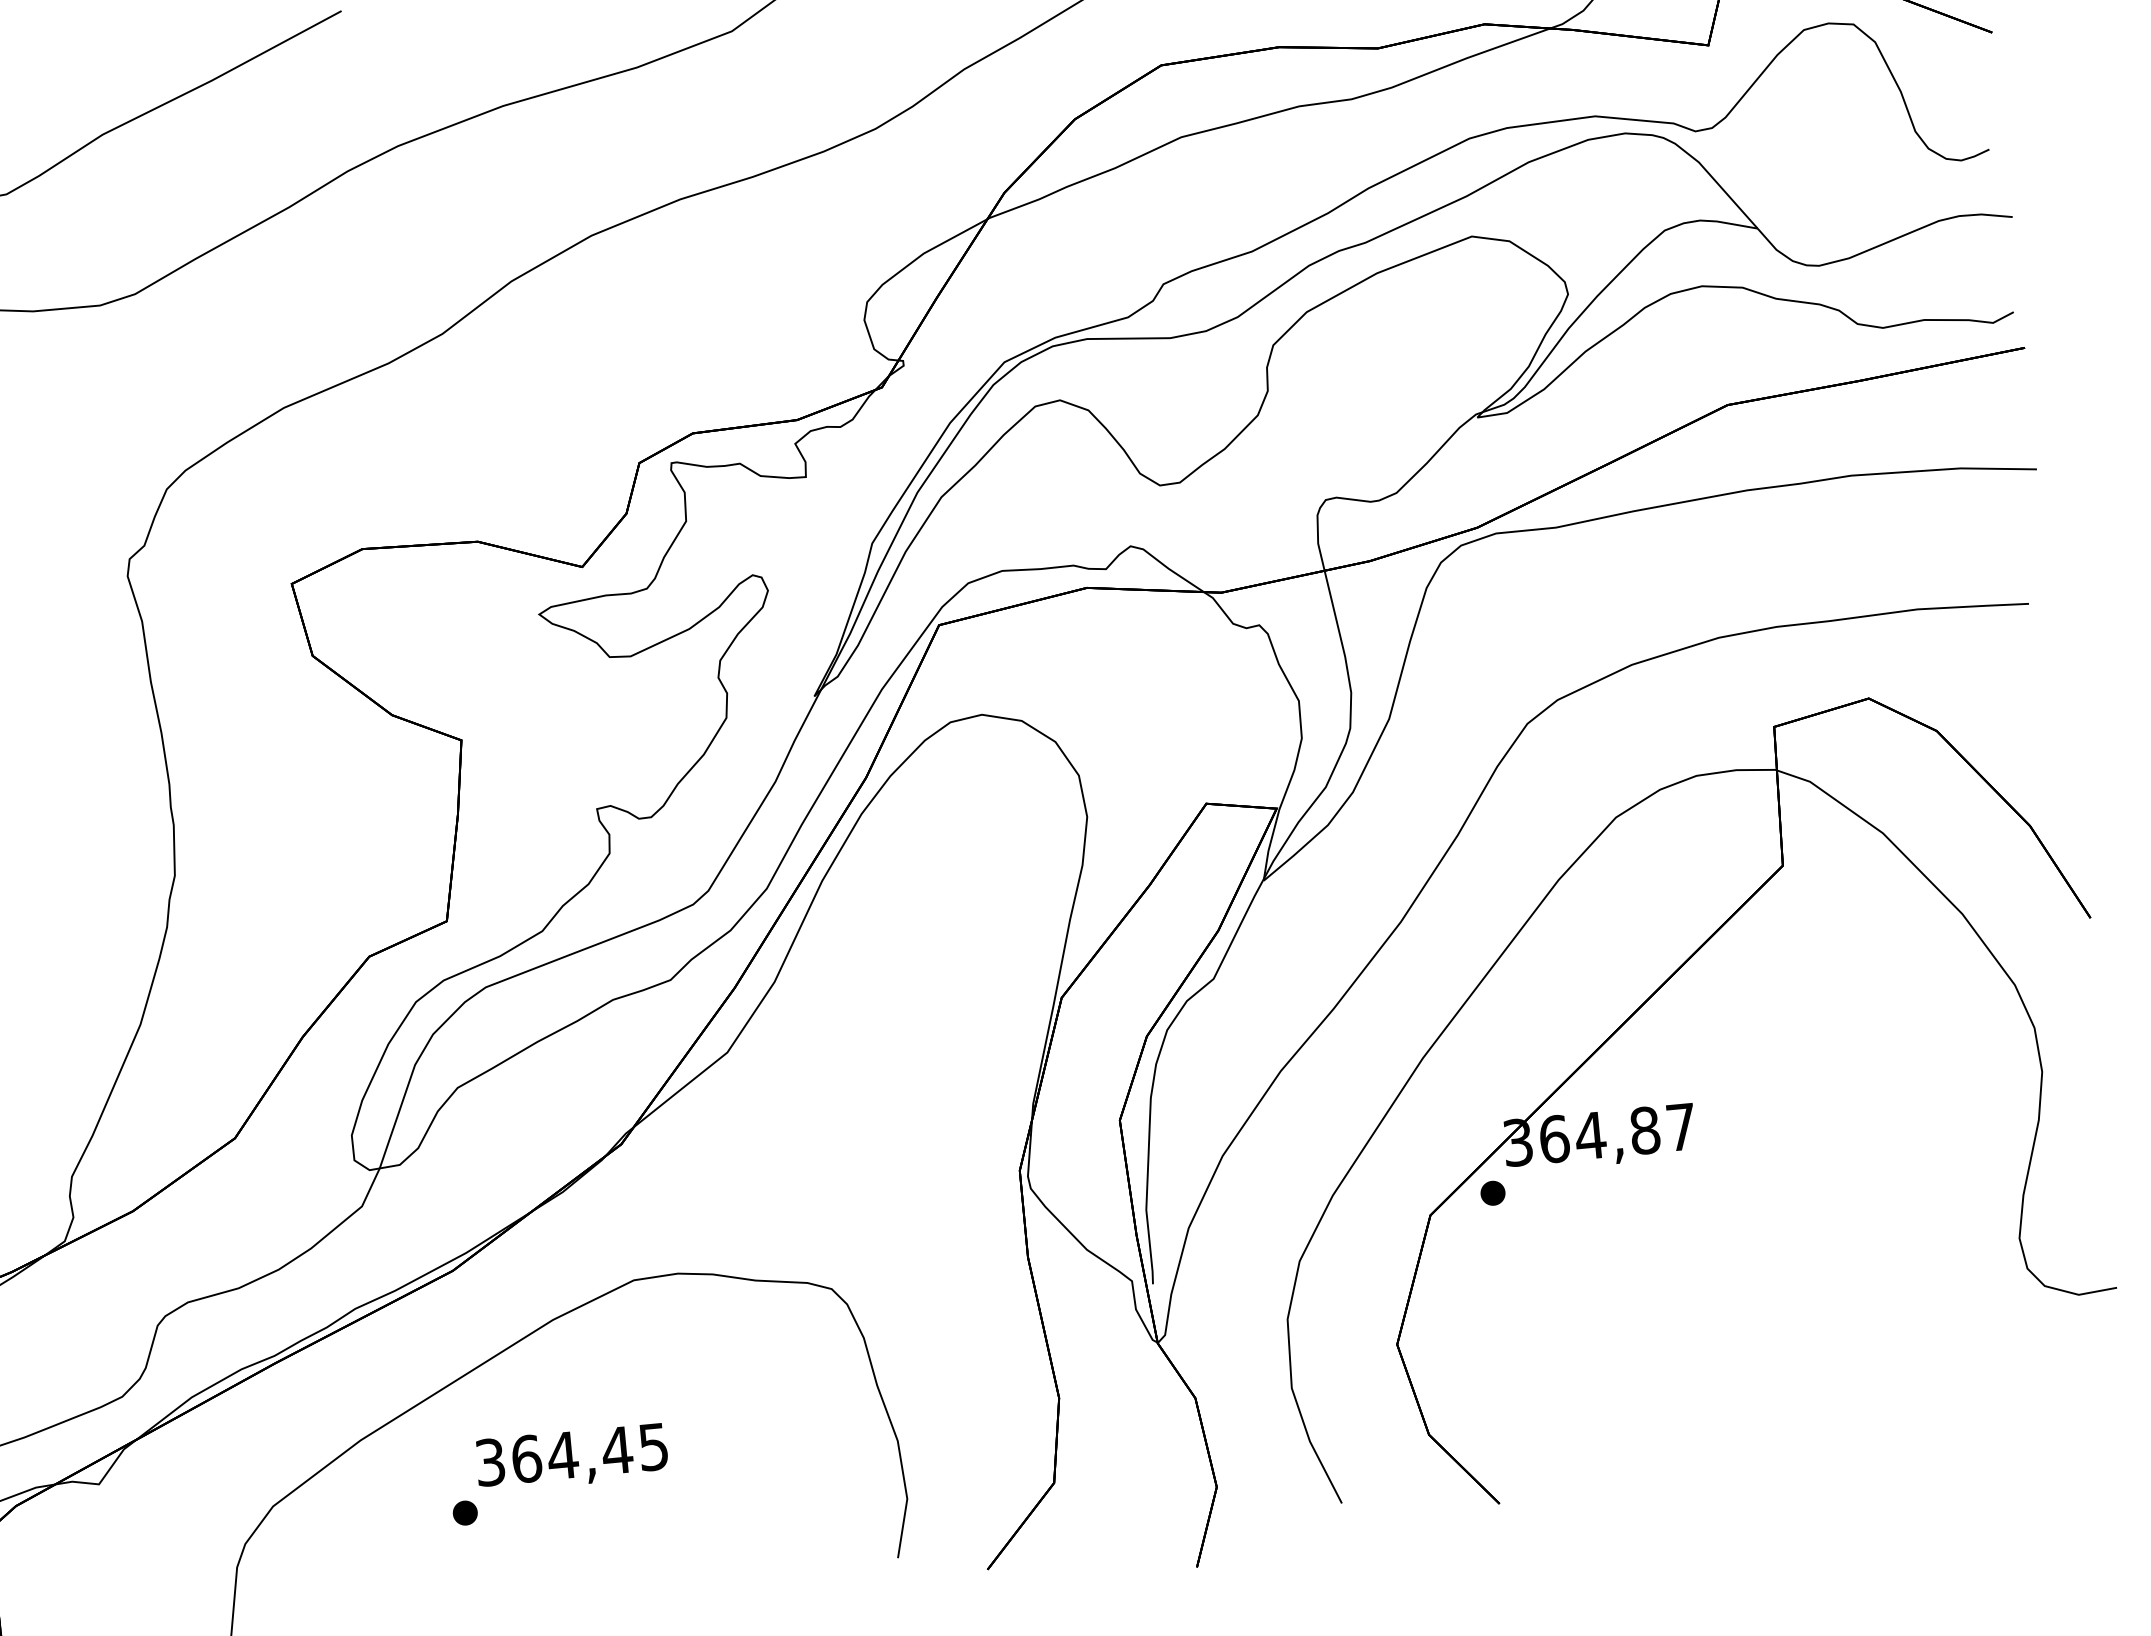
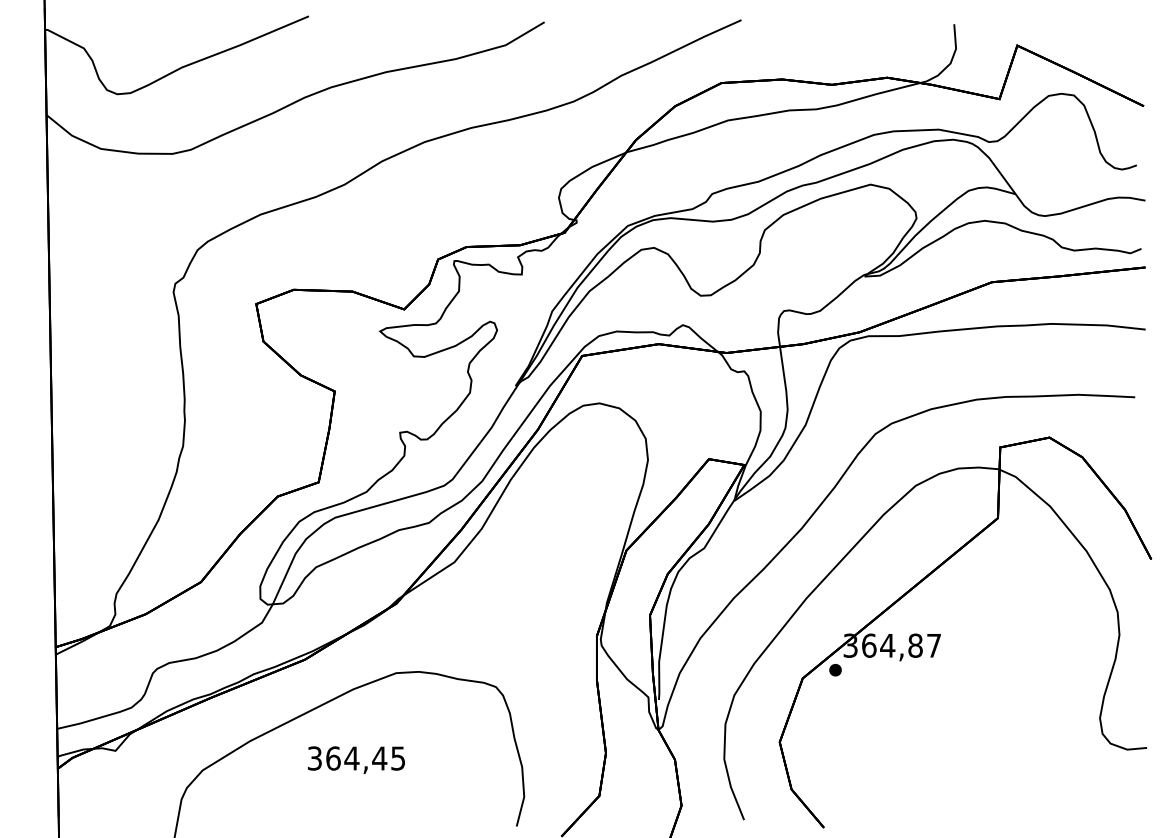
part: (464, 1512) -> (299, 782), removed

